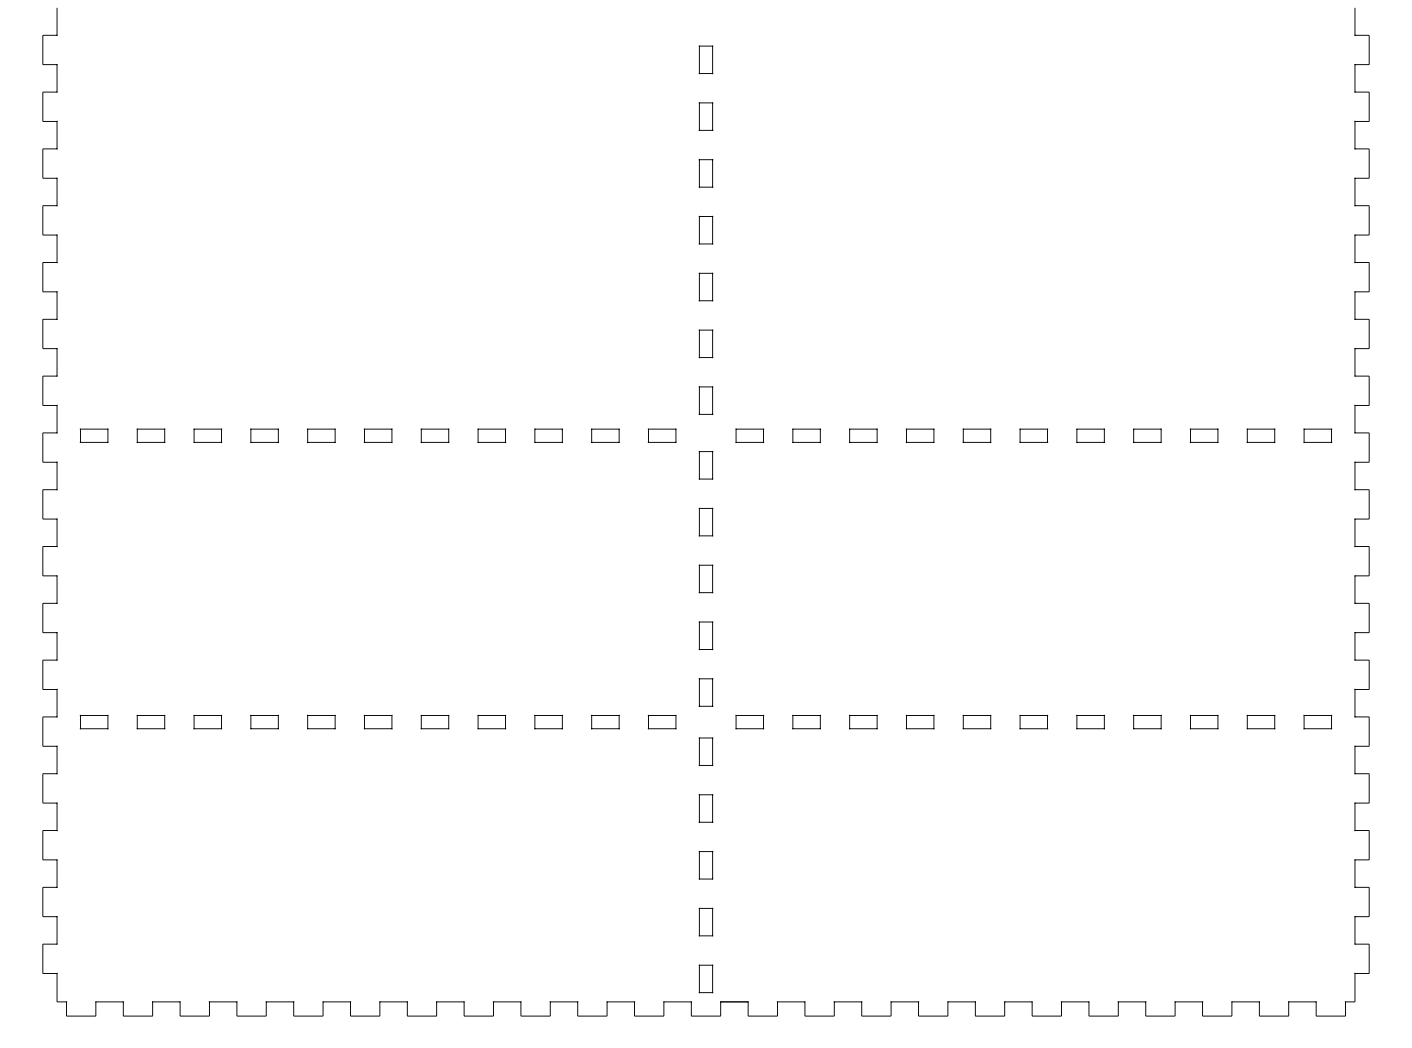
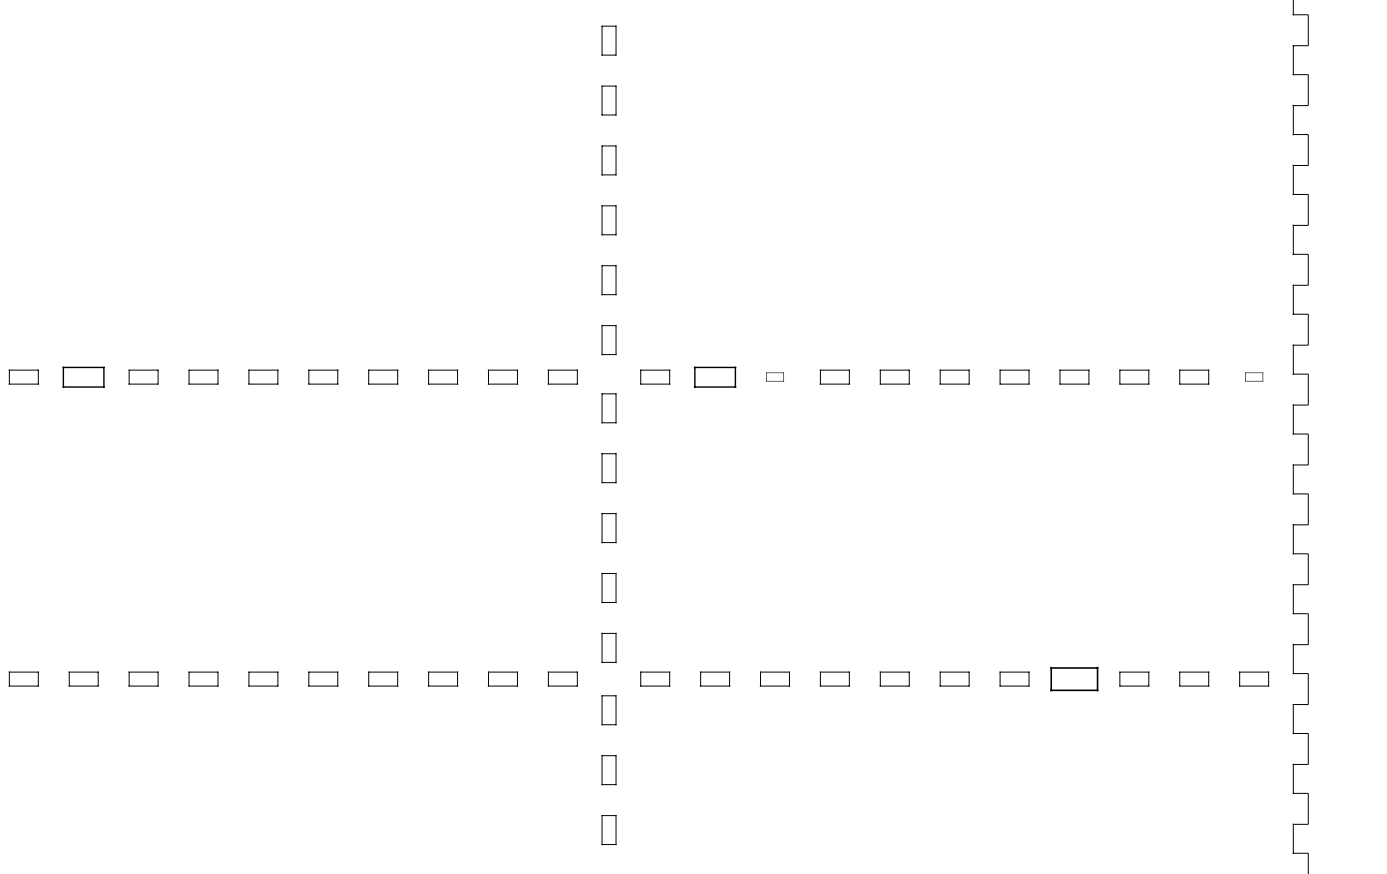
part: (207, 435) -> (83, 376), size x1.4
part: (806, 435) -> (714, 376), size x1.4
part: (863, 435) -> (775, 376), size x0.6
part: (1317, 435) -> (1253, 376), size x0.6
part: (1147, 721) -> (1074, 678), size x1.6

